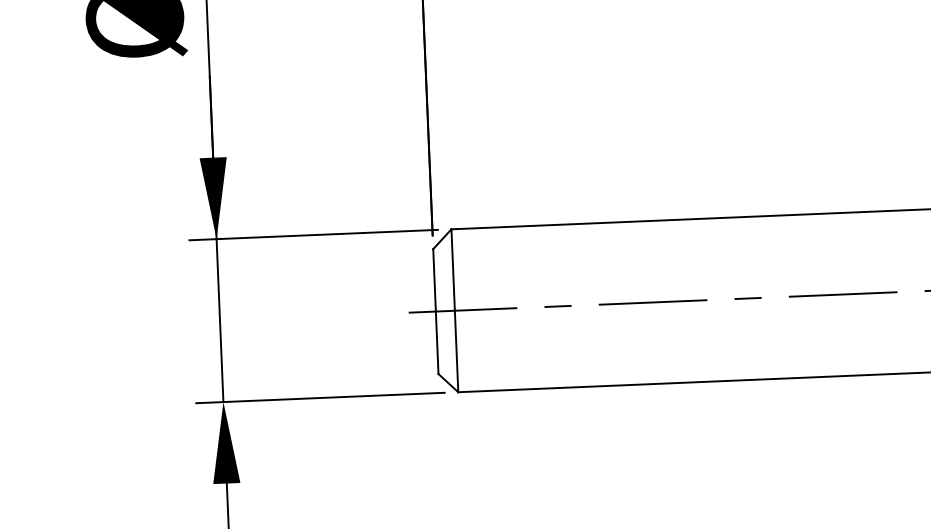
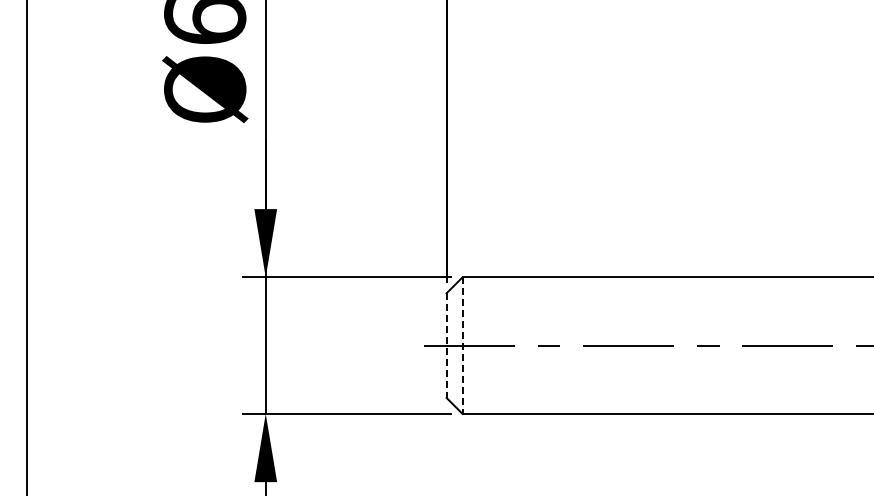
line: (454, 311) -> (462, 346), solid -> dashed
line: (435, 312) -> (446, 346), solid -> dashed

